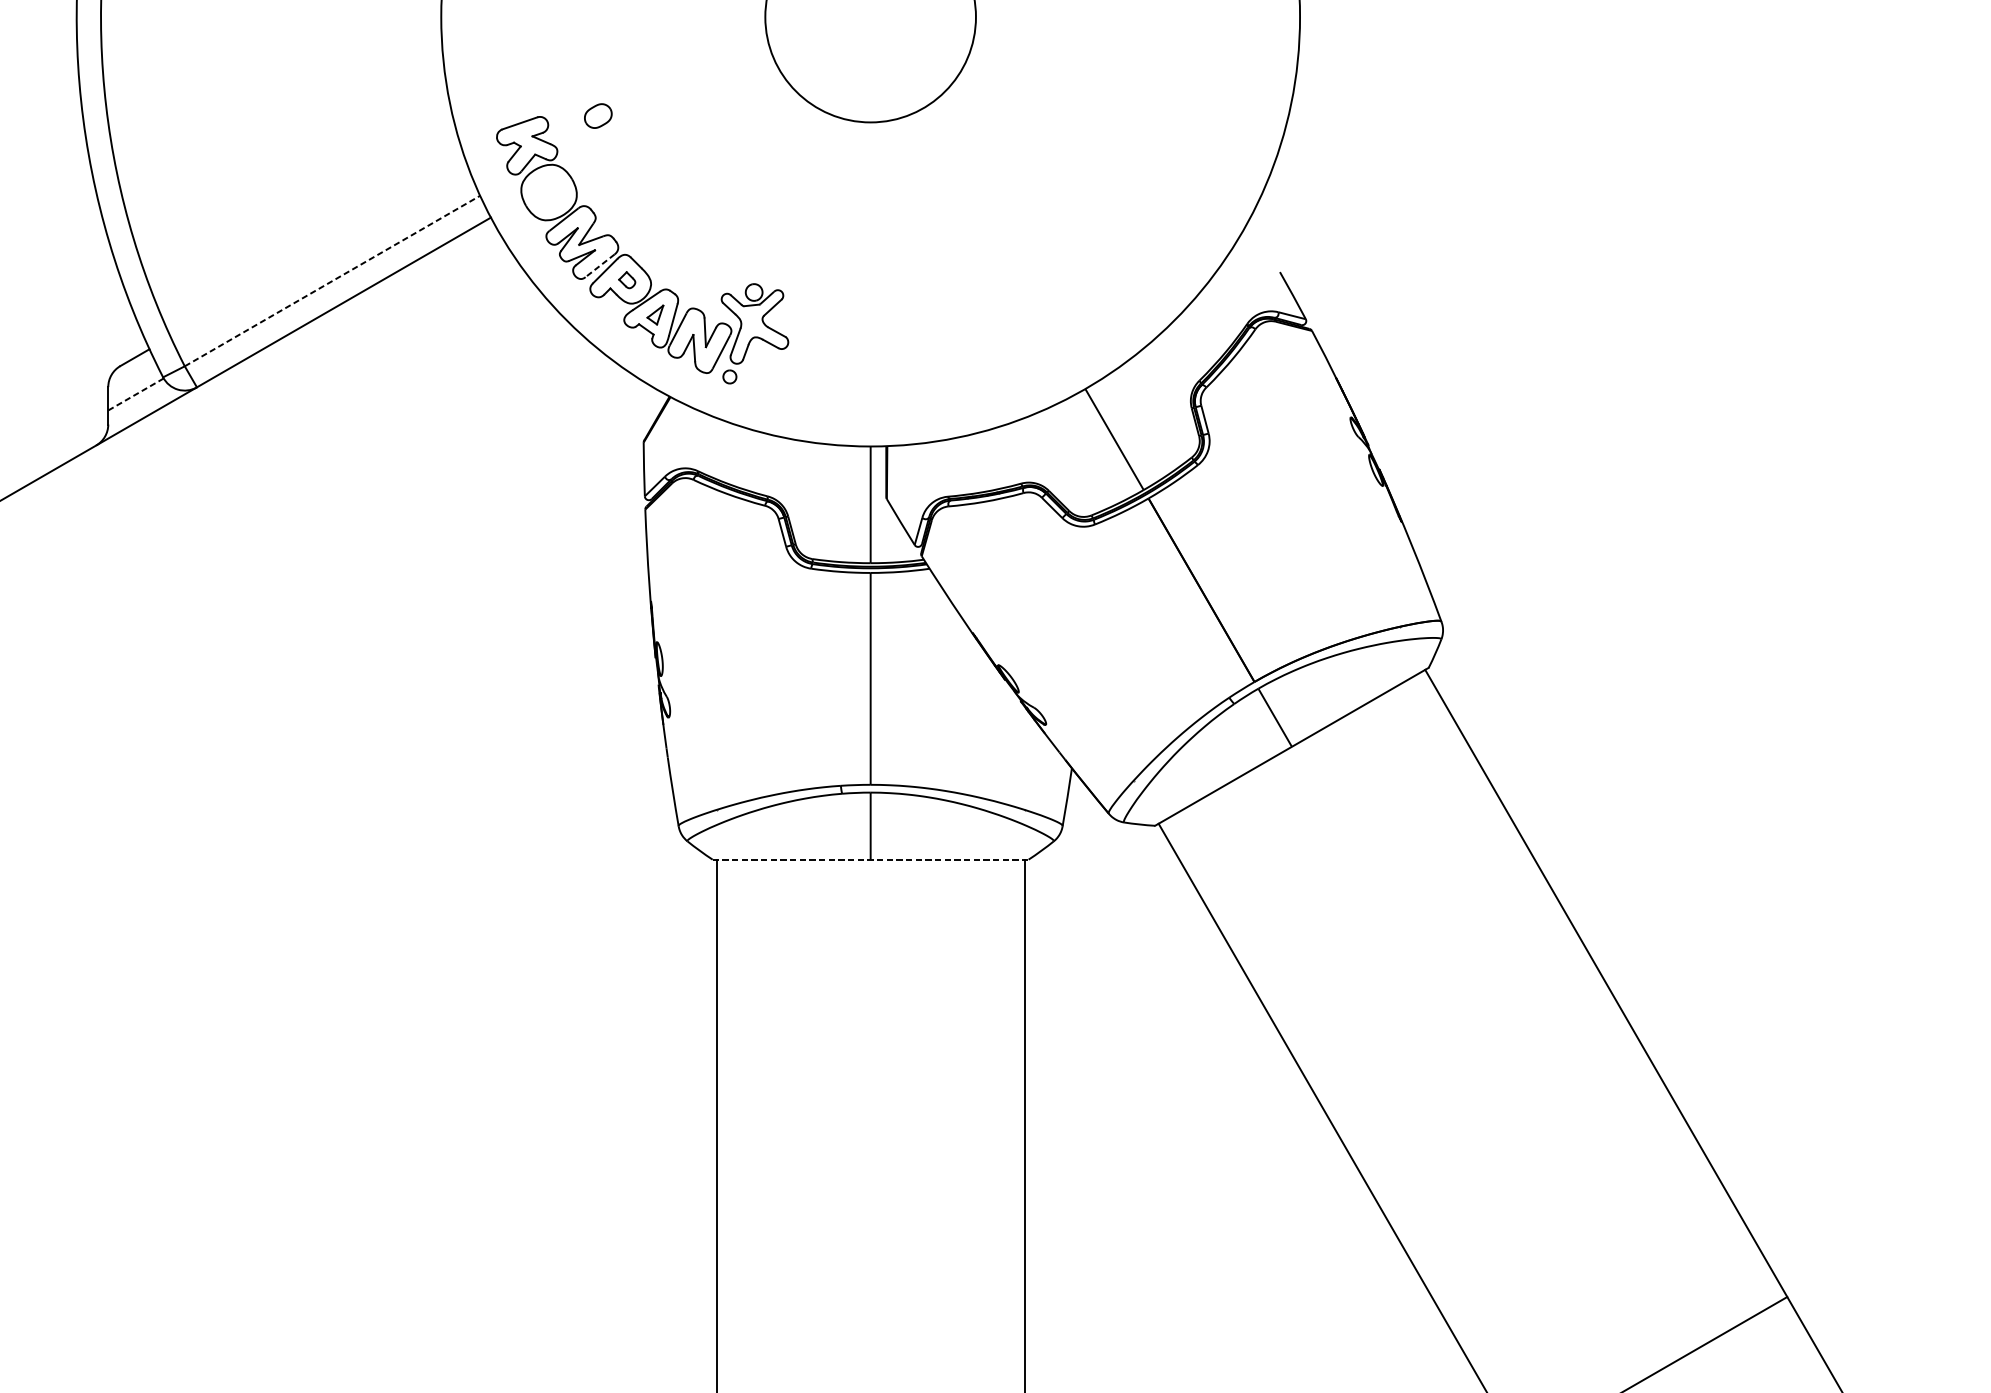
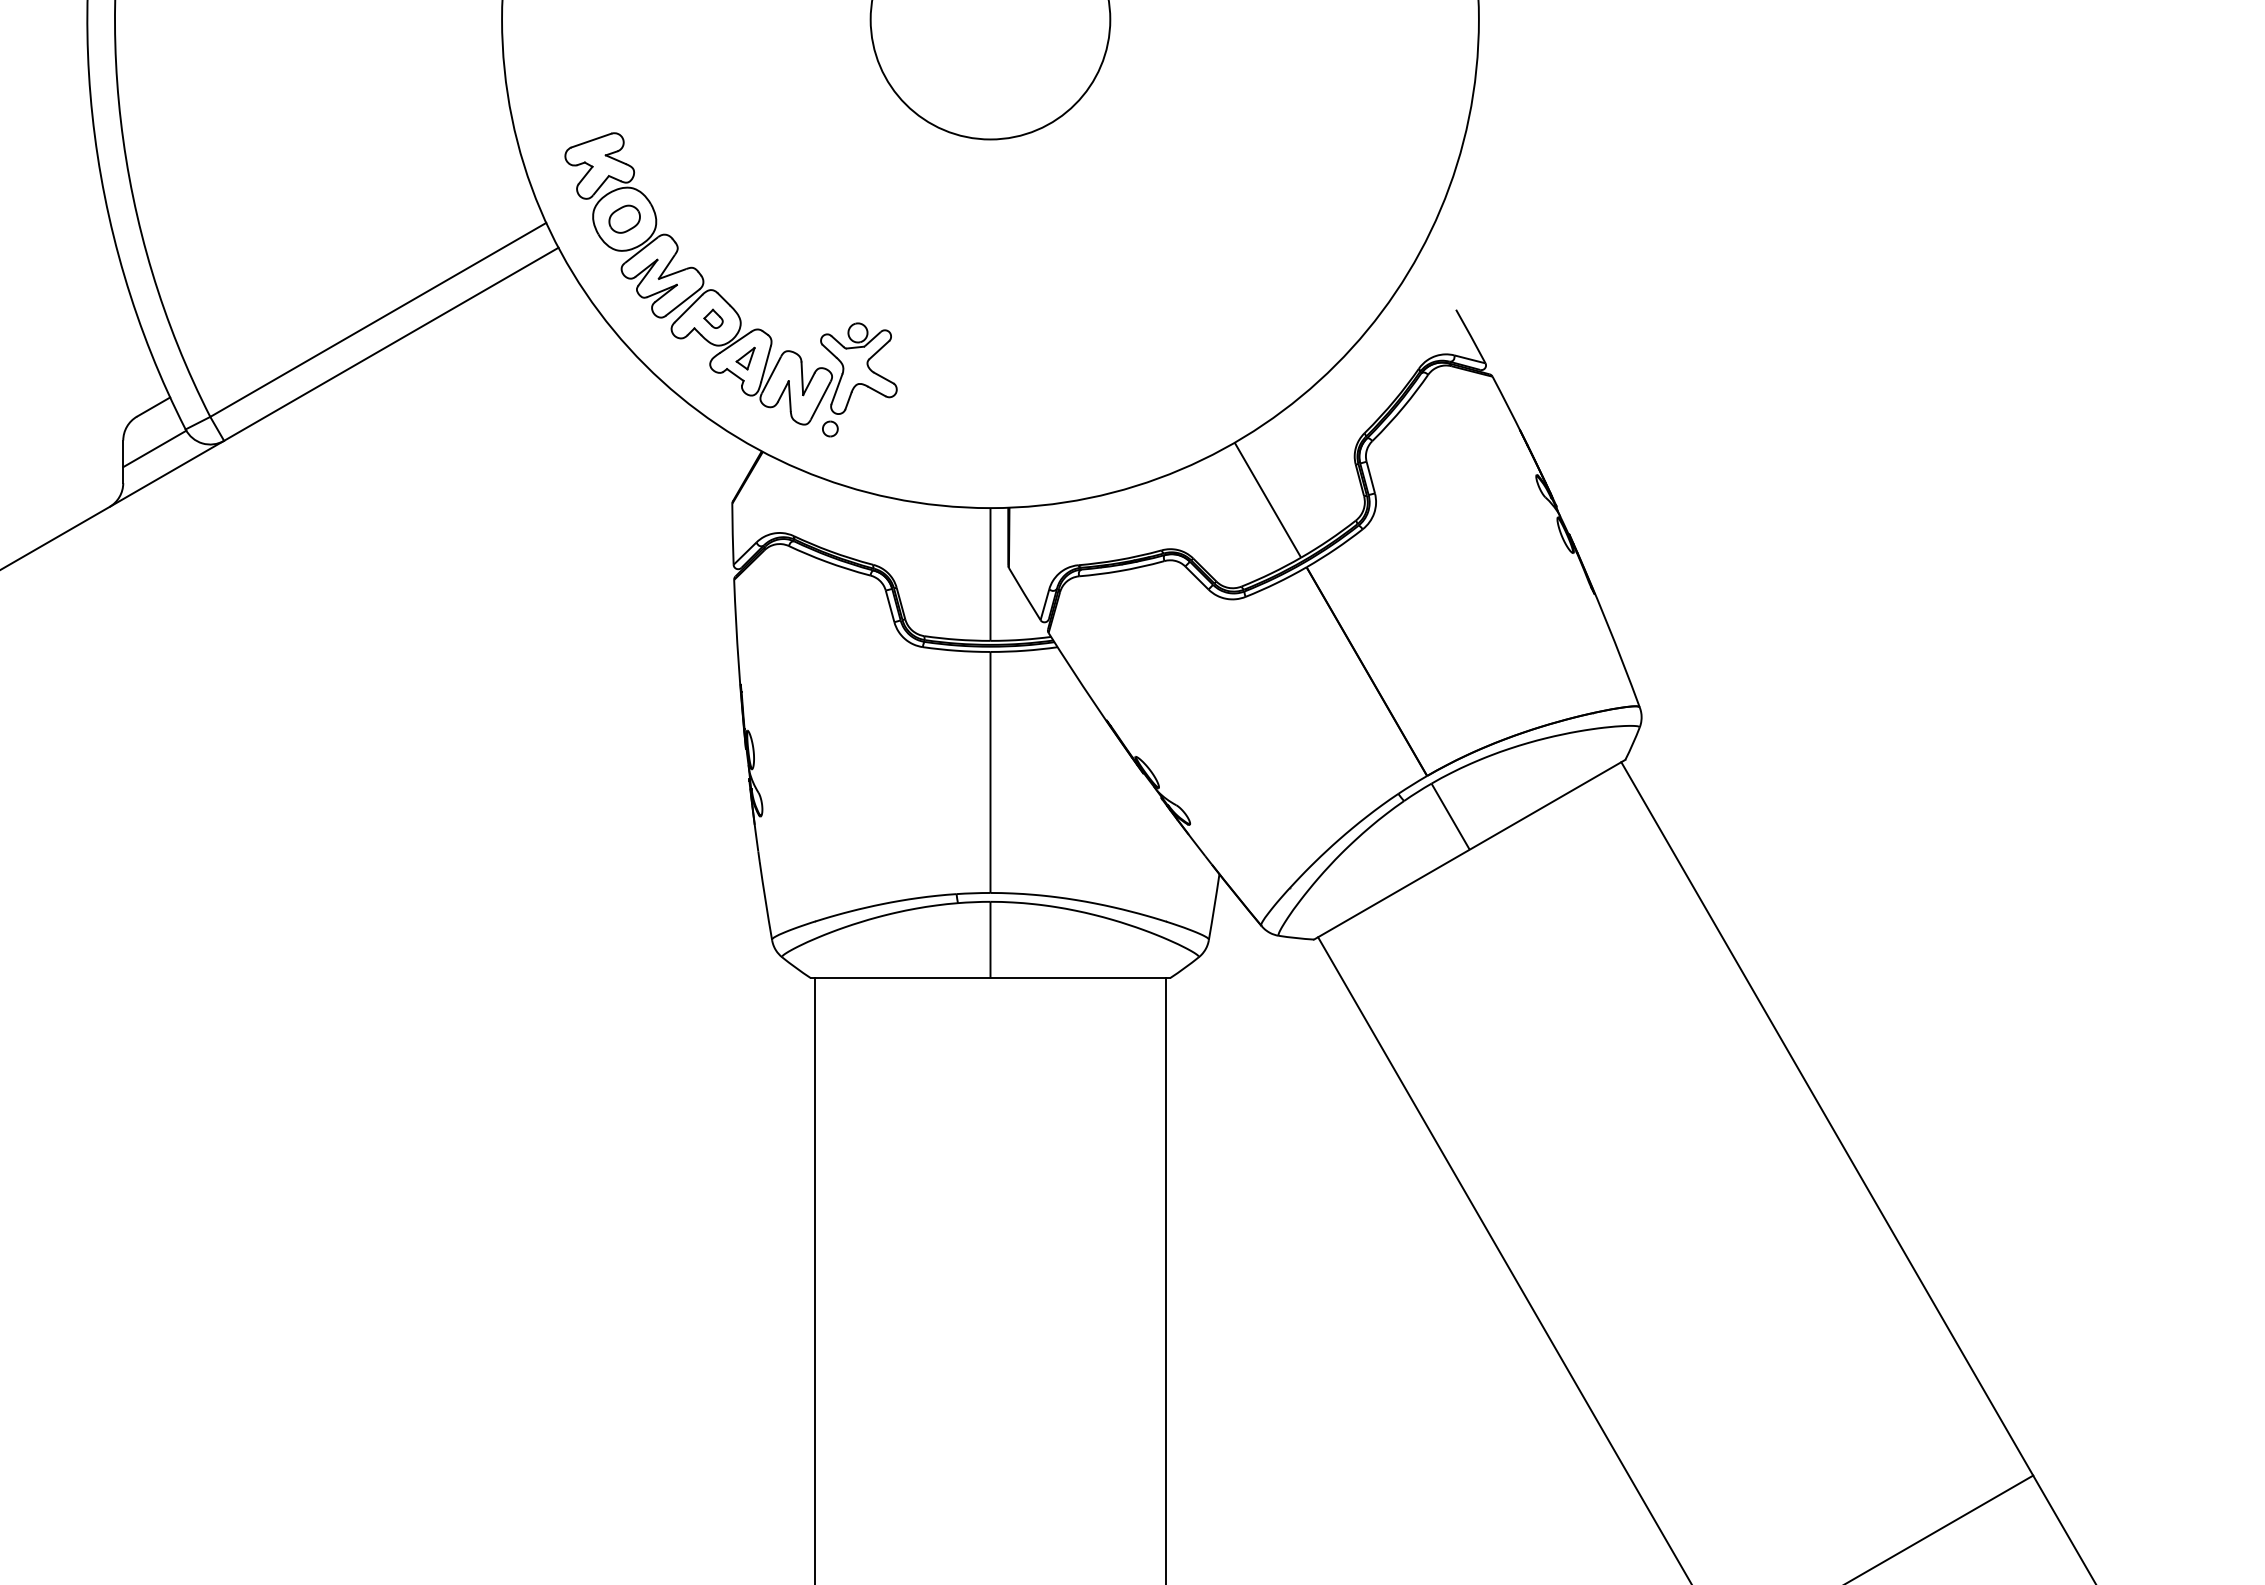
part: (598, 115) -> (624, 218), moved
line: (599, 265) -> (682, 302), dashed -> solid
line: (332, 280) -> (378, 319), dashed -> solid
line: (136, 394) -> (155, 448), dashed -> solid
line: (870, 860) -> (990, 978), dashed -> solid

